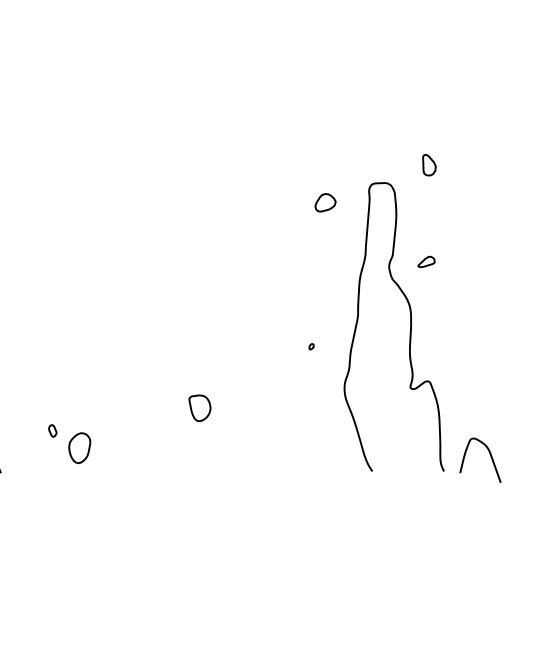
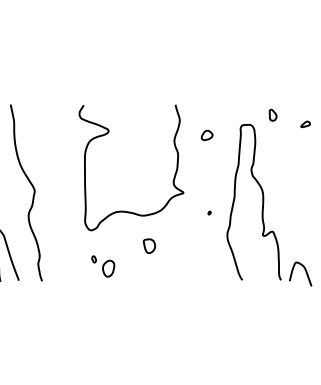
curve: (122, 200) -> (107, 134), added
part: (324, 202) -> (206, 135), moved
part: (426, 262) -> (305, 124), moved
part: (70, 444) -> (103, 266), moved

